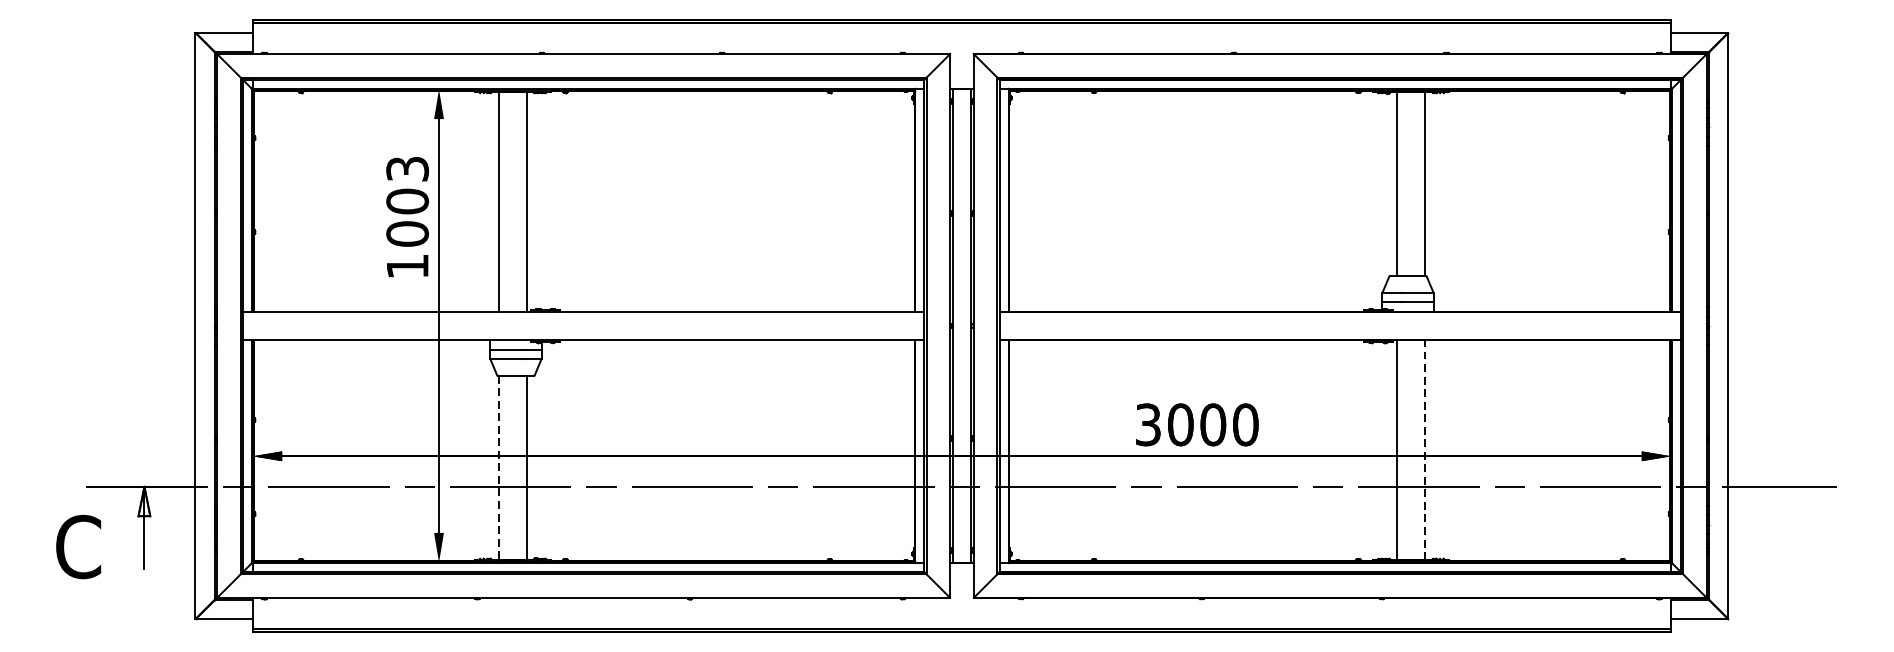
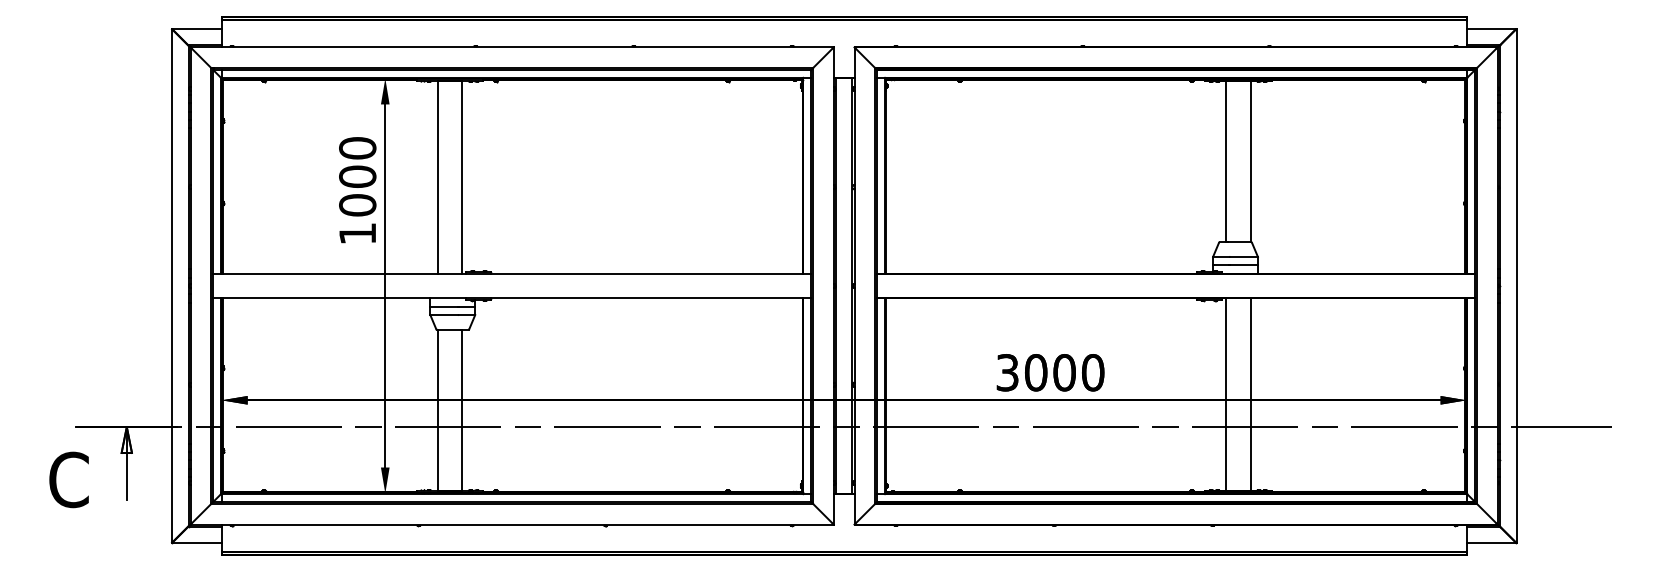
text: (407, 169) -> (357, 148), 1003 -> 1000
line: (1425, 449) -> (1250, 394), dashed -> solid
line: (498, 467) -> (437, 410), dashed -> solid

